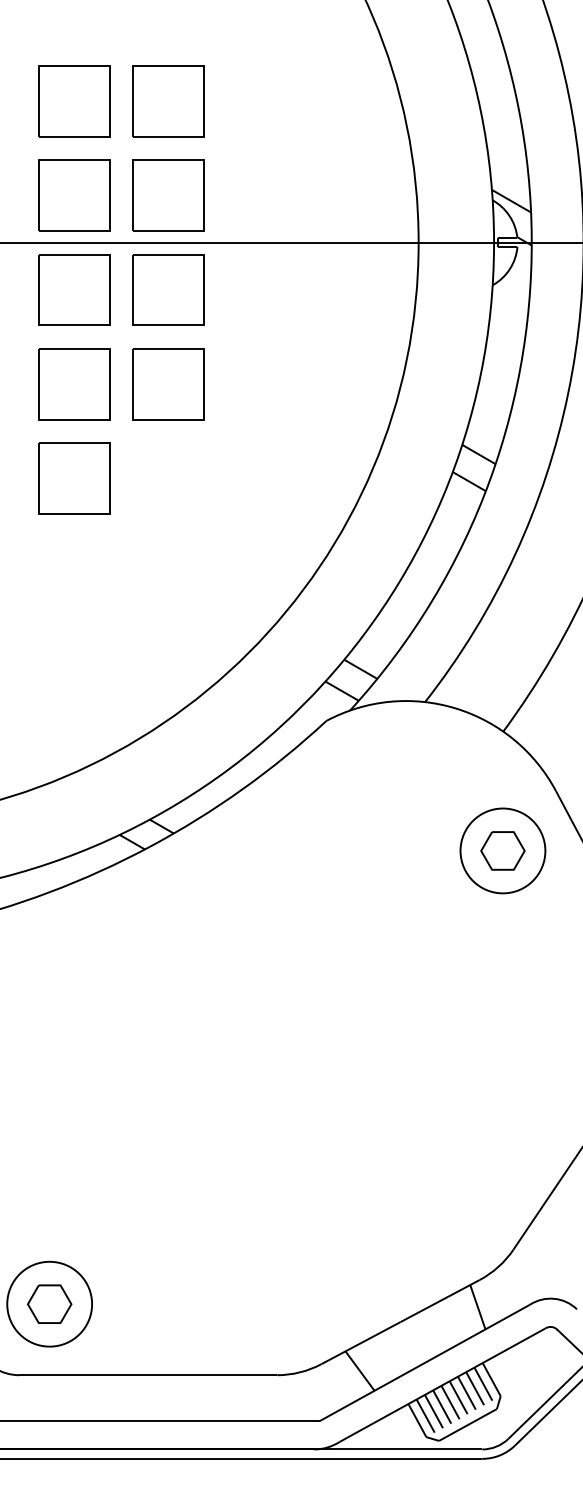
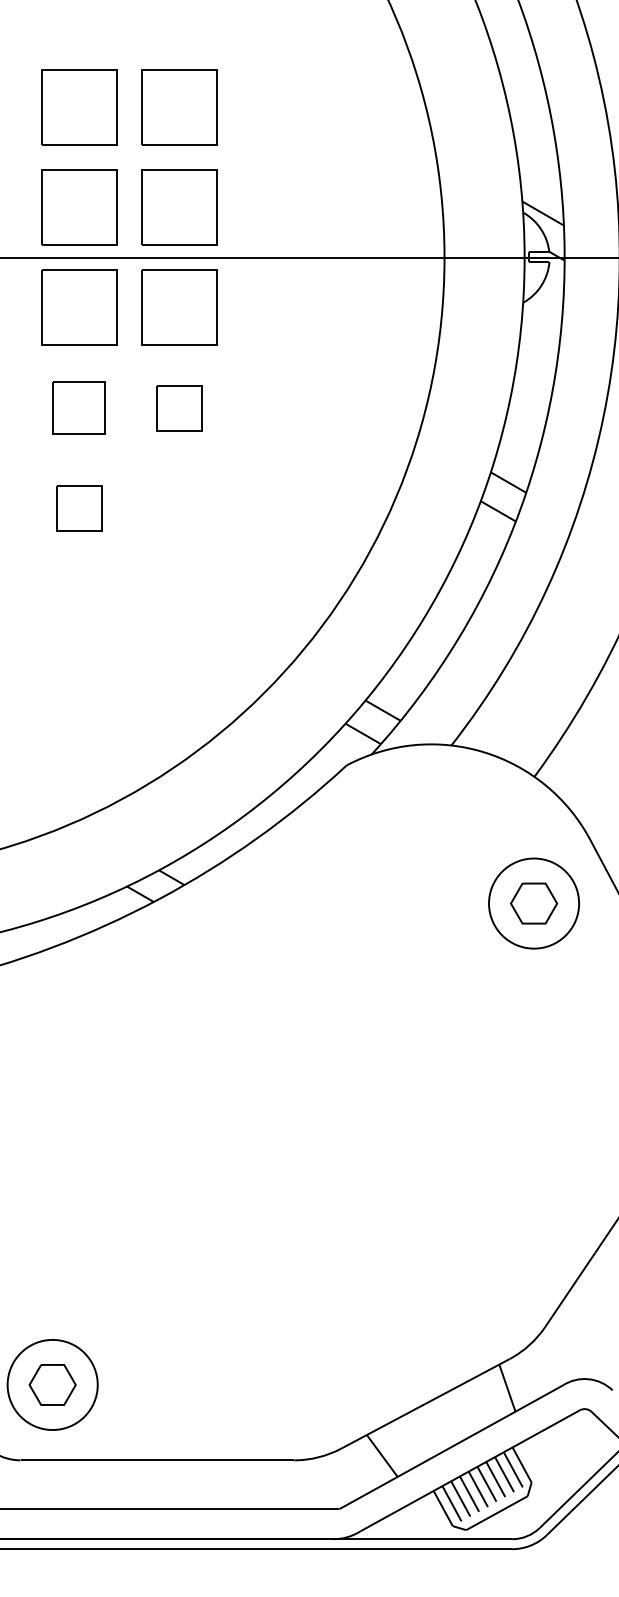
part: (74, 384) -> (79, 408), size x0.7
part: (168, 384) -> (178, 408), size x0.6
part: (74, 478) -> (79, 508), size x0.6

